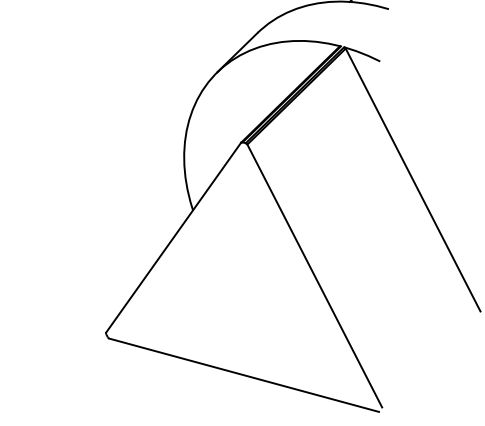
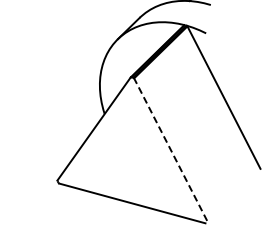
line: (314, 275) -> (170, 149), solid -> dashed

